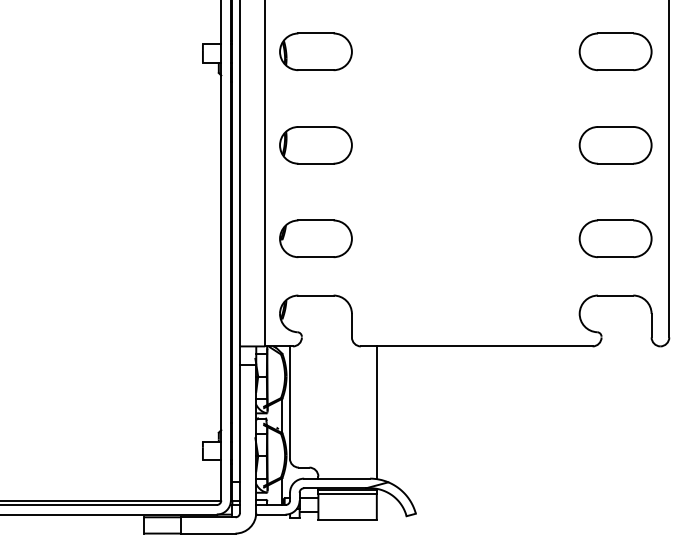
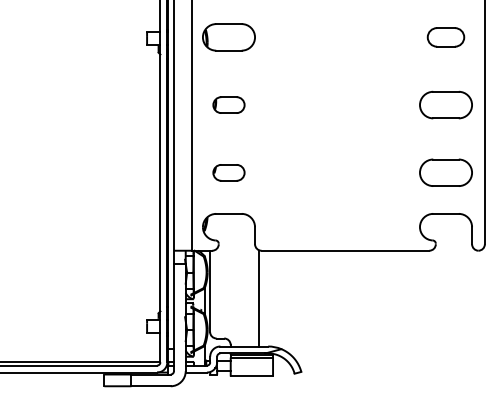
part: (615, 51) -> (445, 37), size x0.7
part: (315, 145) -> (228, 105), size x0.6
part: (315, 238) -> (228, 172), size x0.6
line: (376, 412) -> (259, 298), moved

